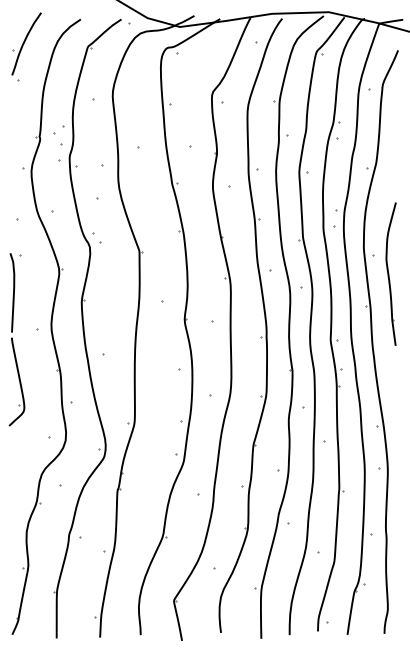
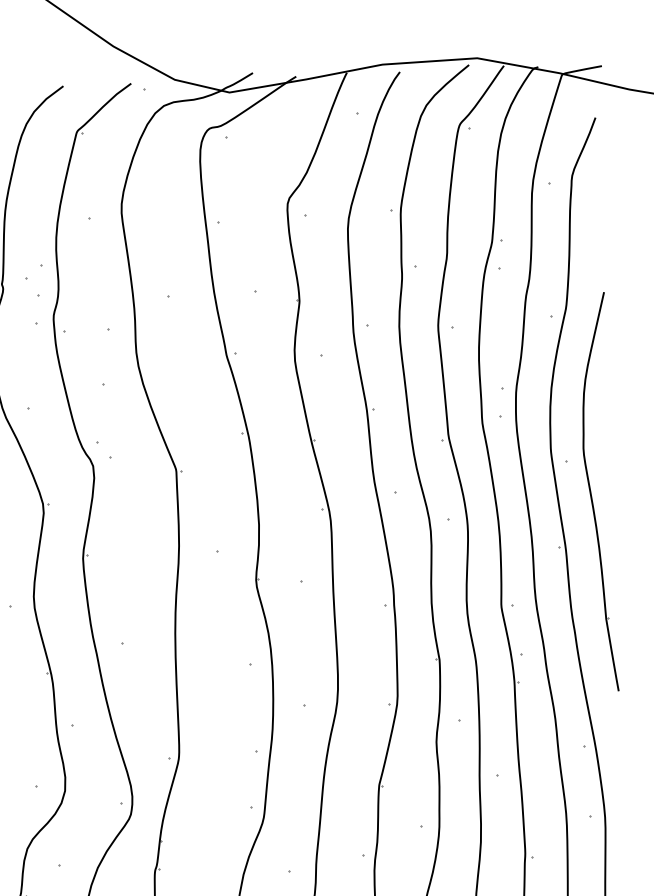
part: (390, 273) -> (597, 490), size x1.67

